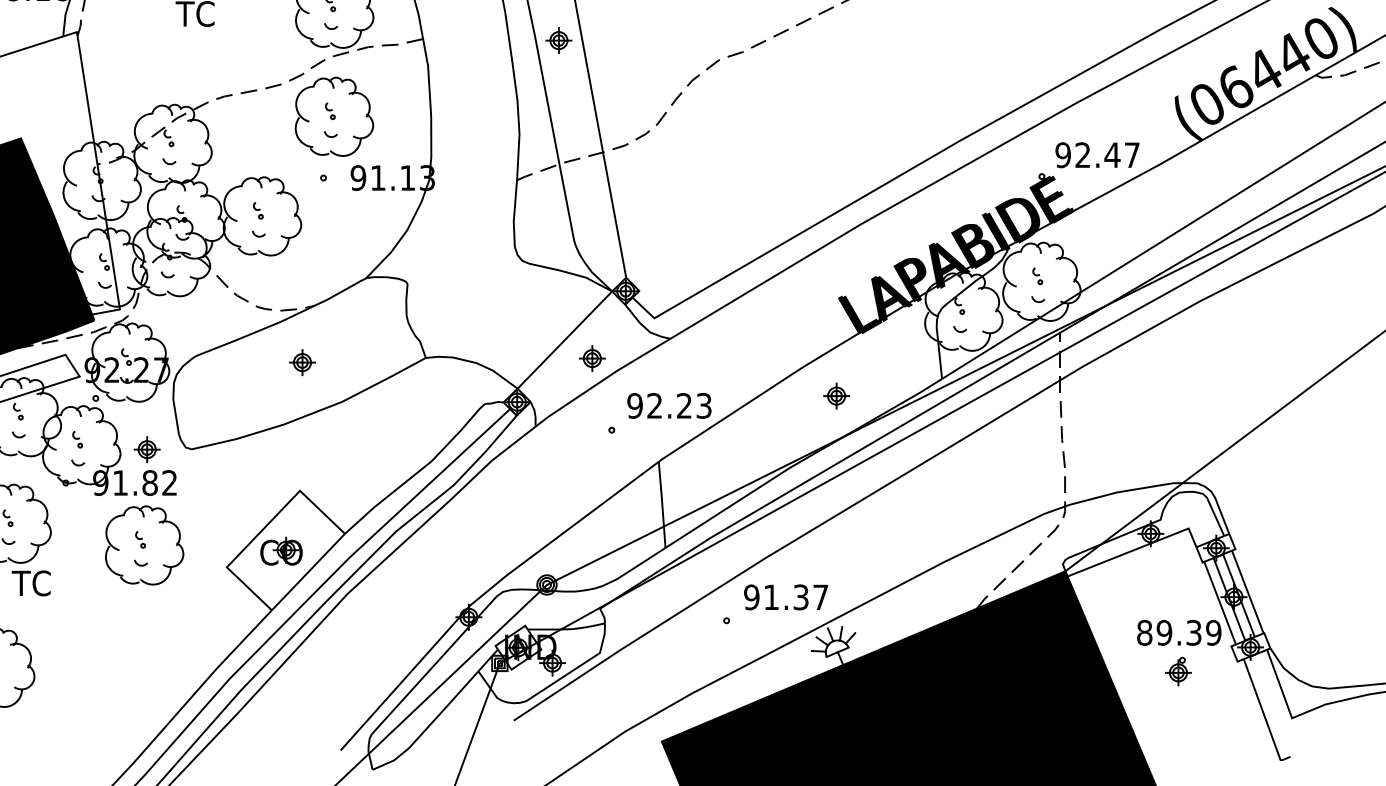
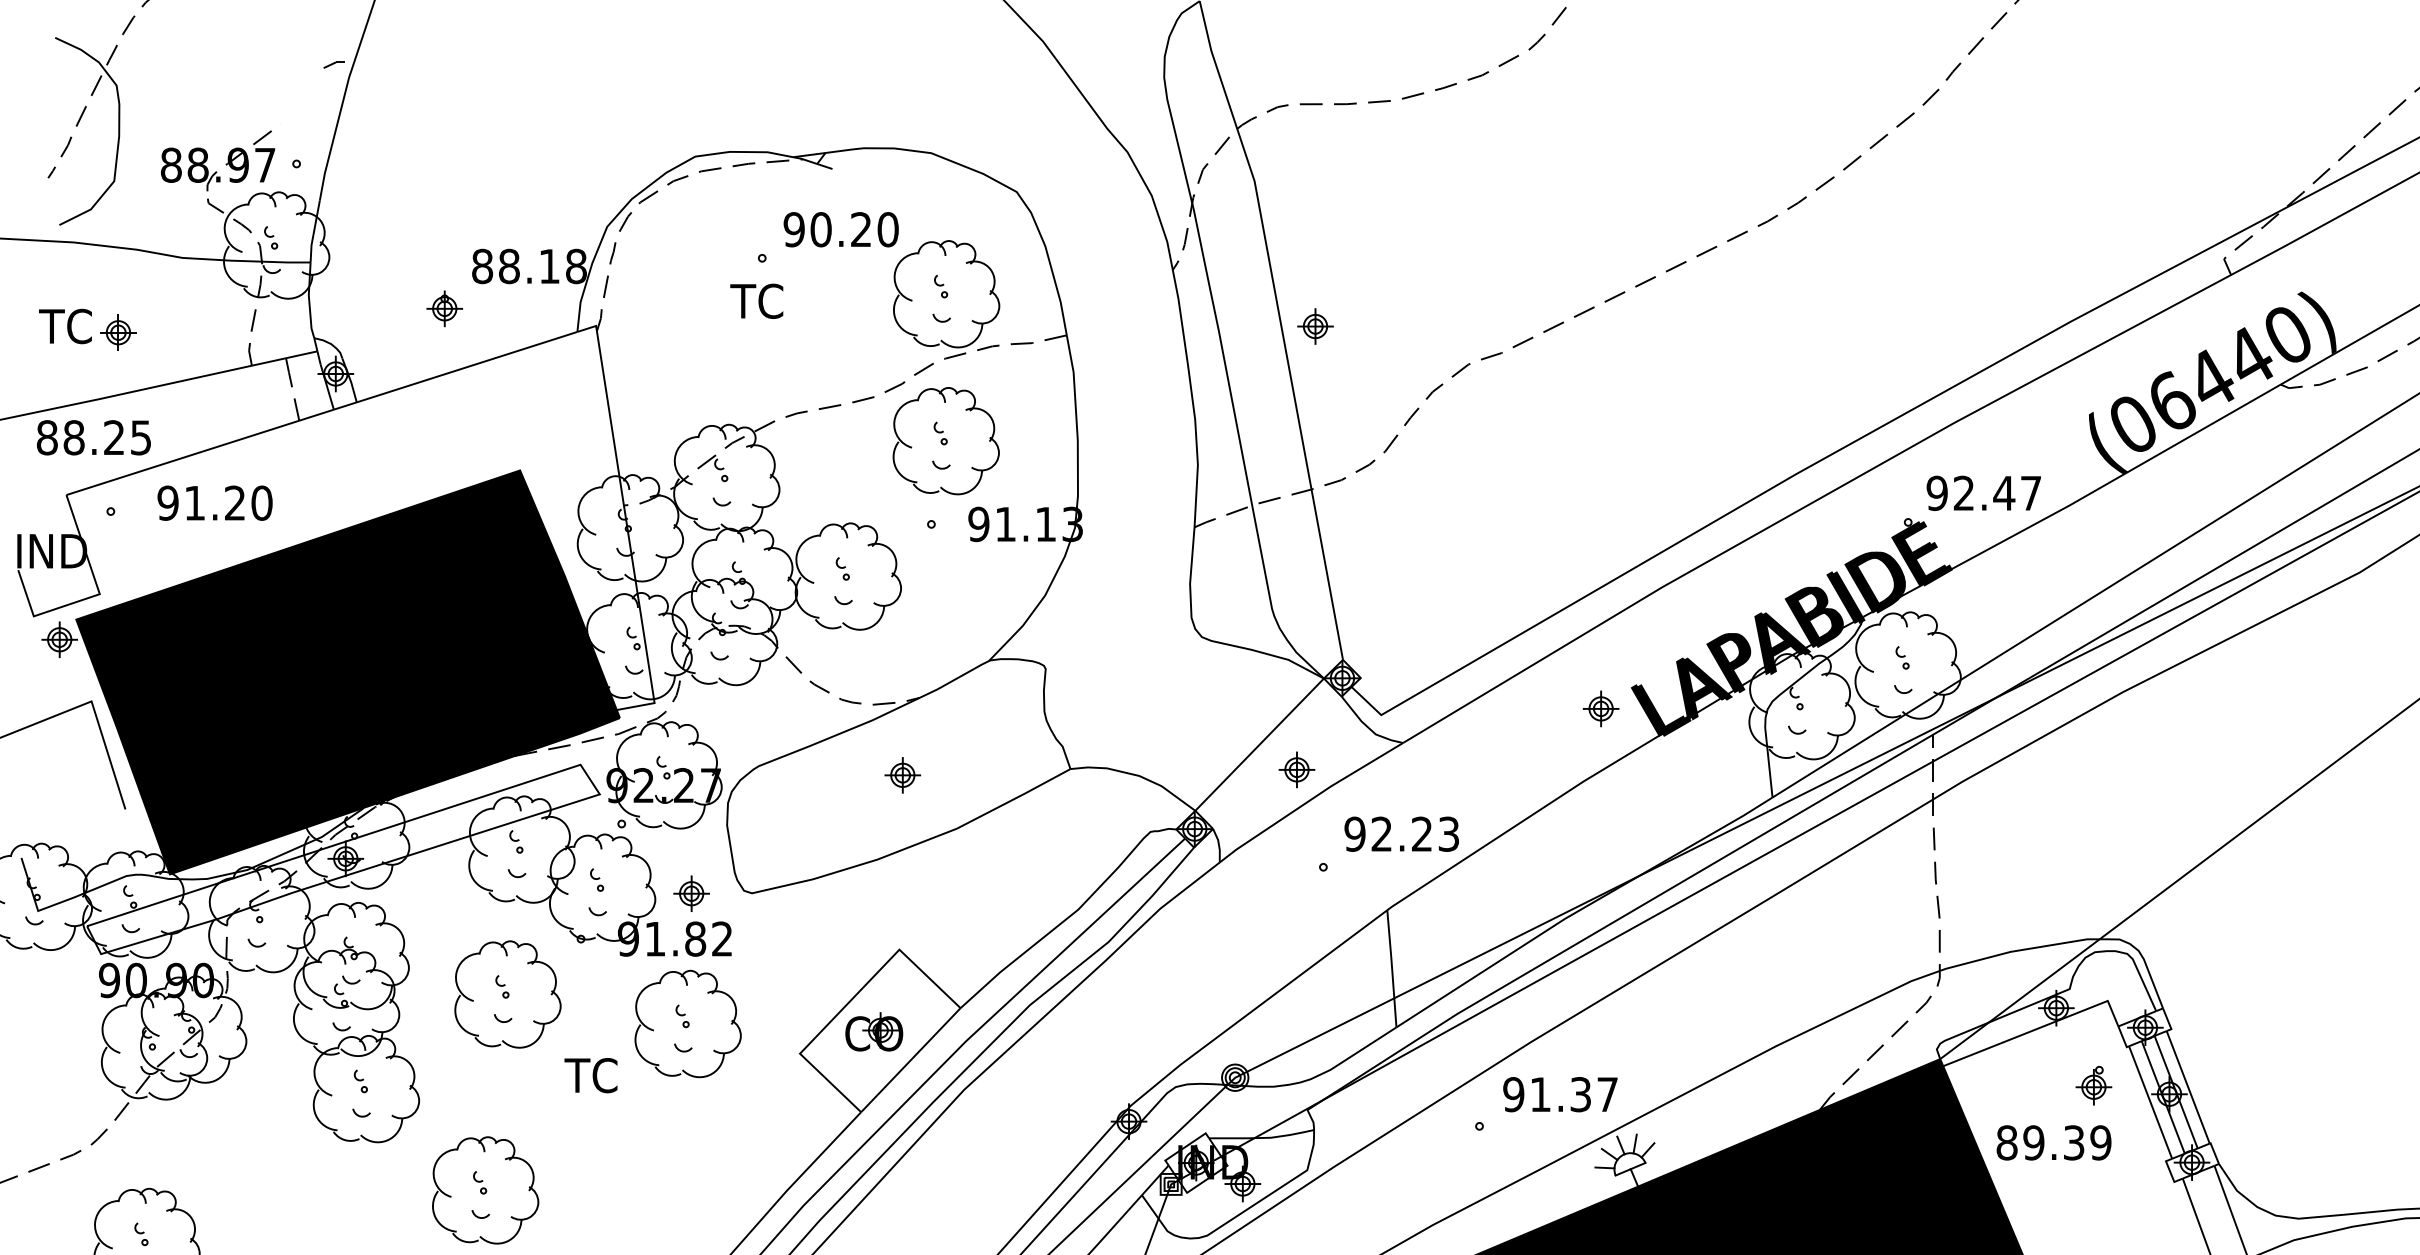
part: (558, 40) -> (1315, 326), moved
part: (836, 395) -> (1600, 708), moved
text: (30, 583) -> (590, 1075), moved
text: (1178, 632) -> (2053, 1142), moved
part: (1178, 671) -> (2093, 1085), moved

